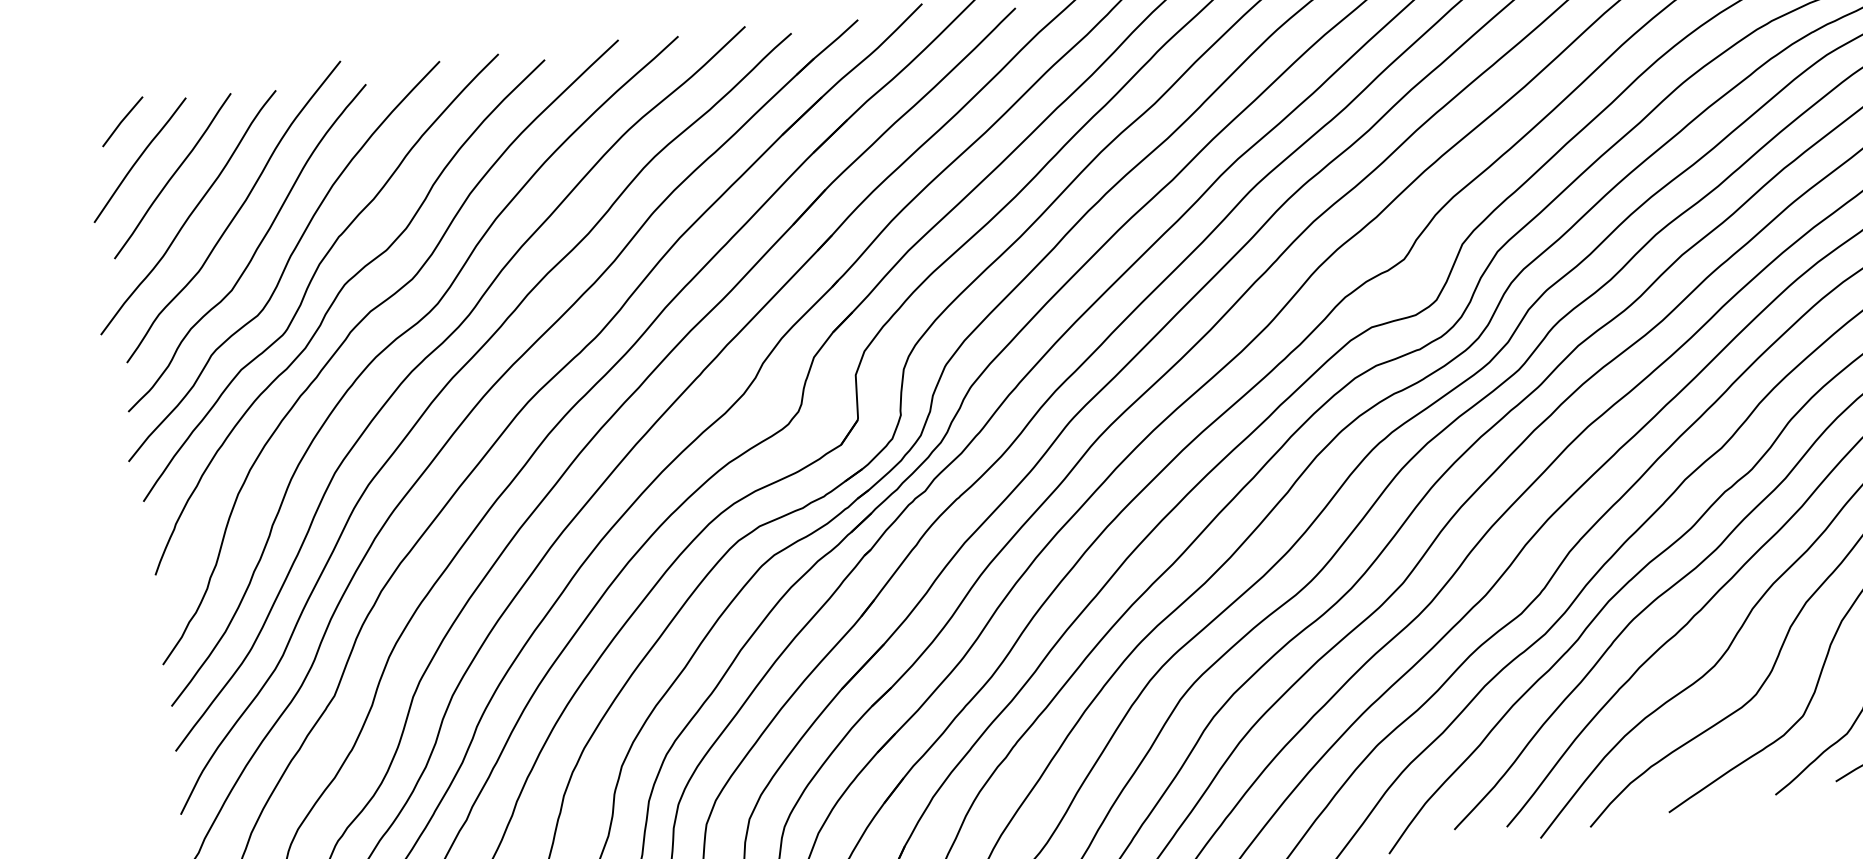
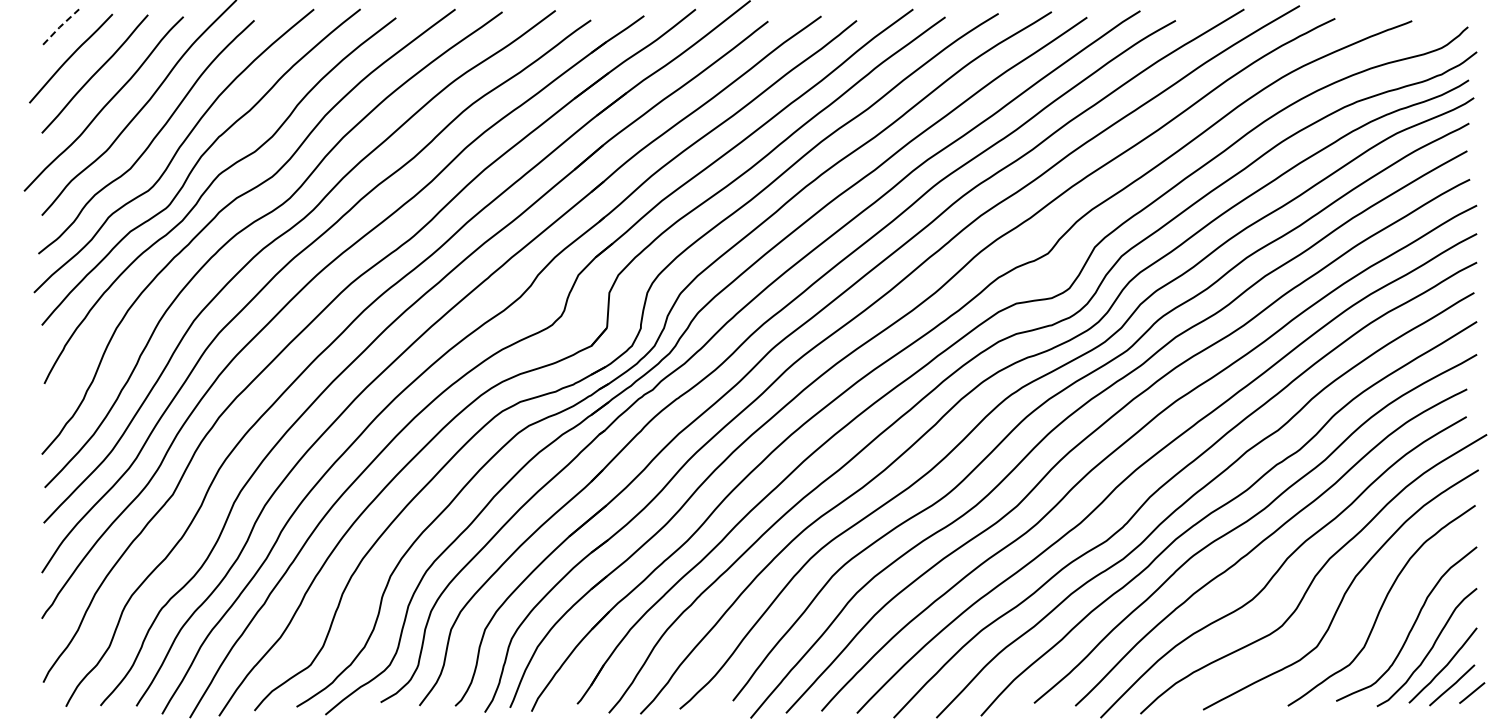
line: (121, 121) -> (60, 26), solid -> dashed

